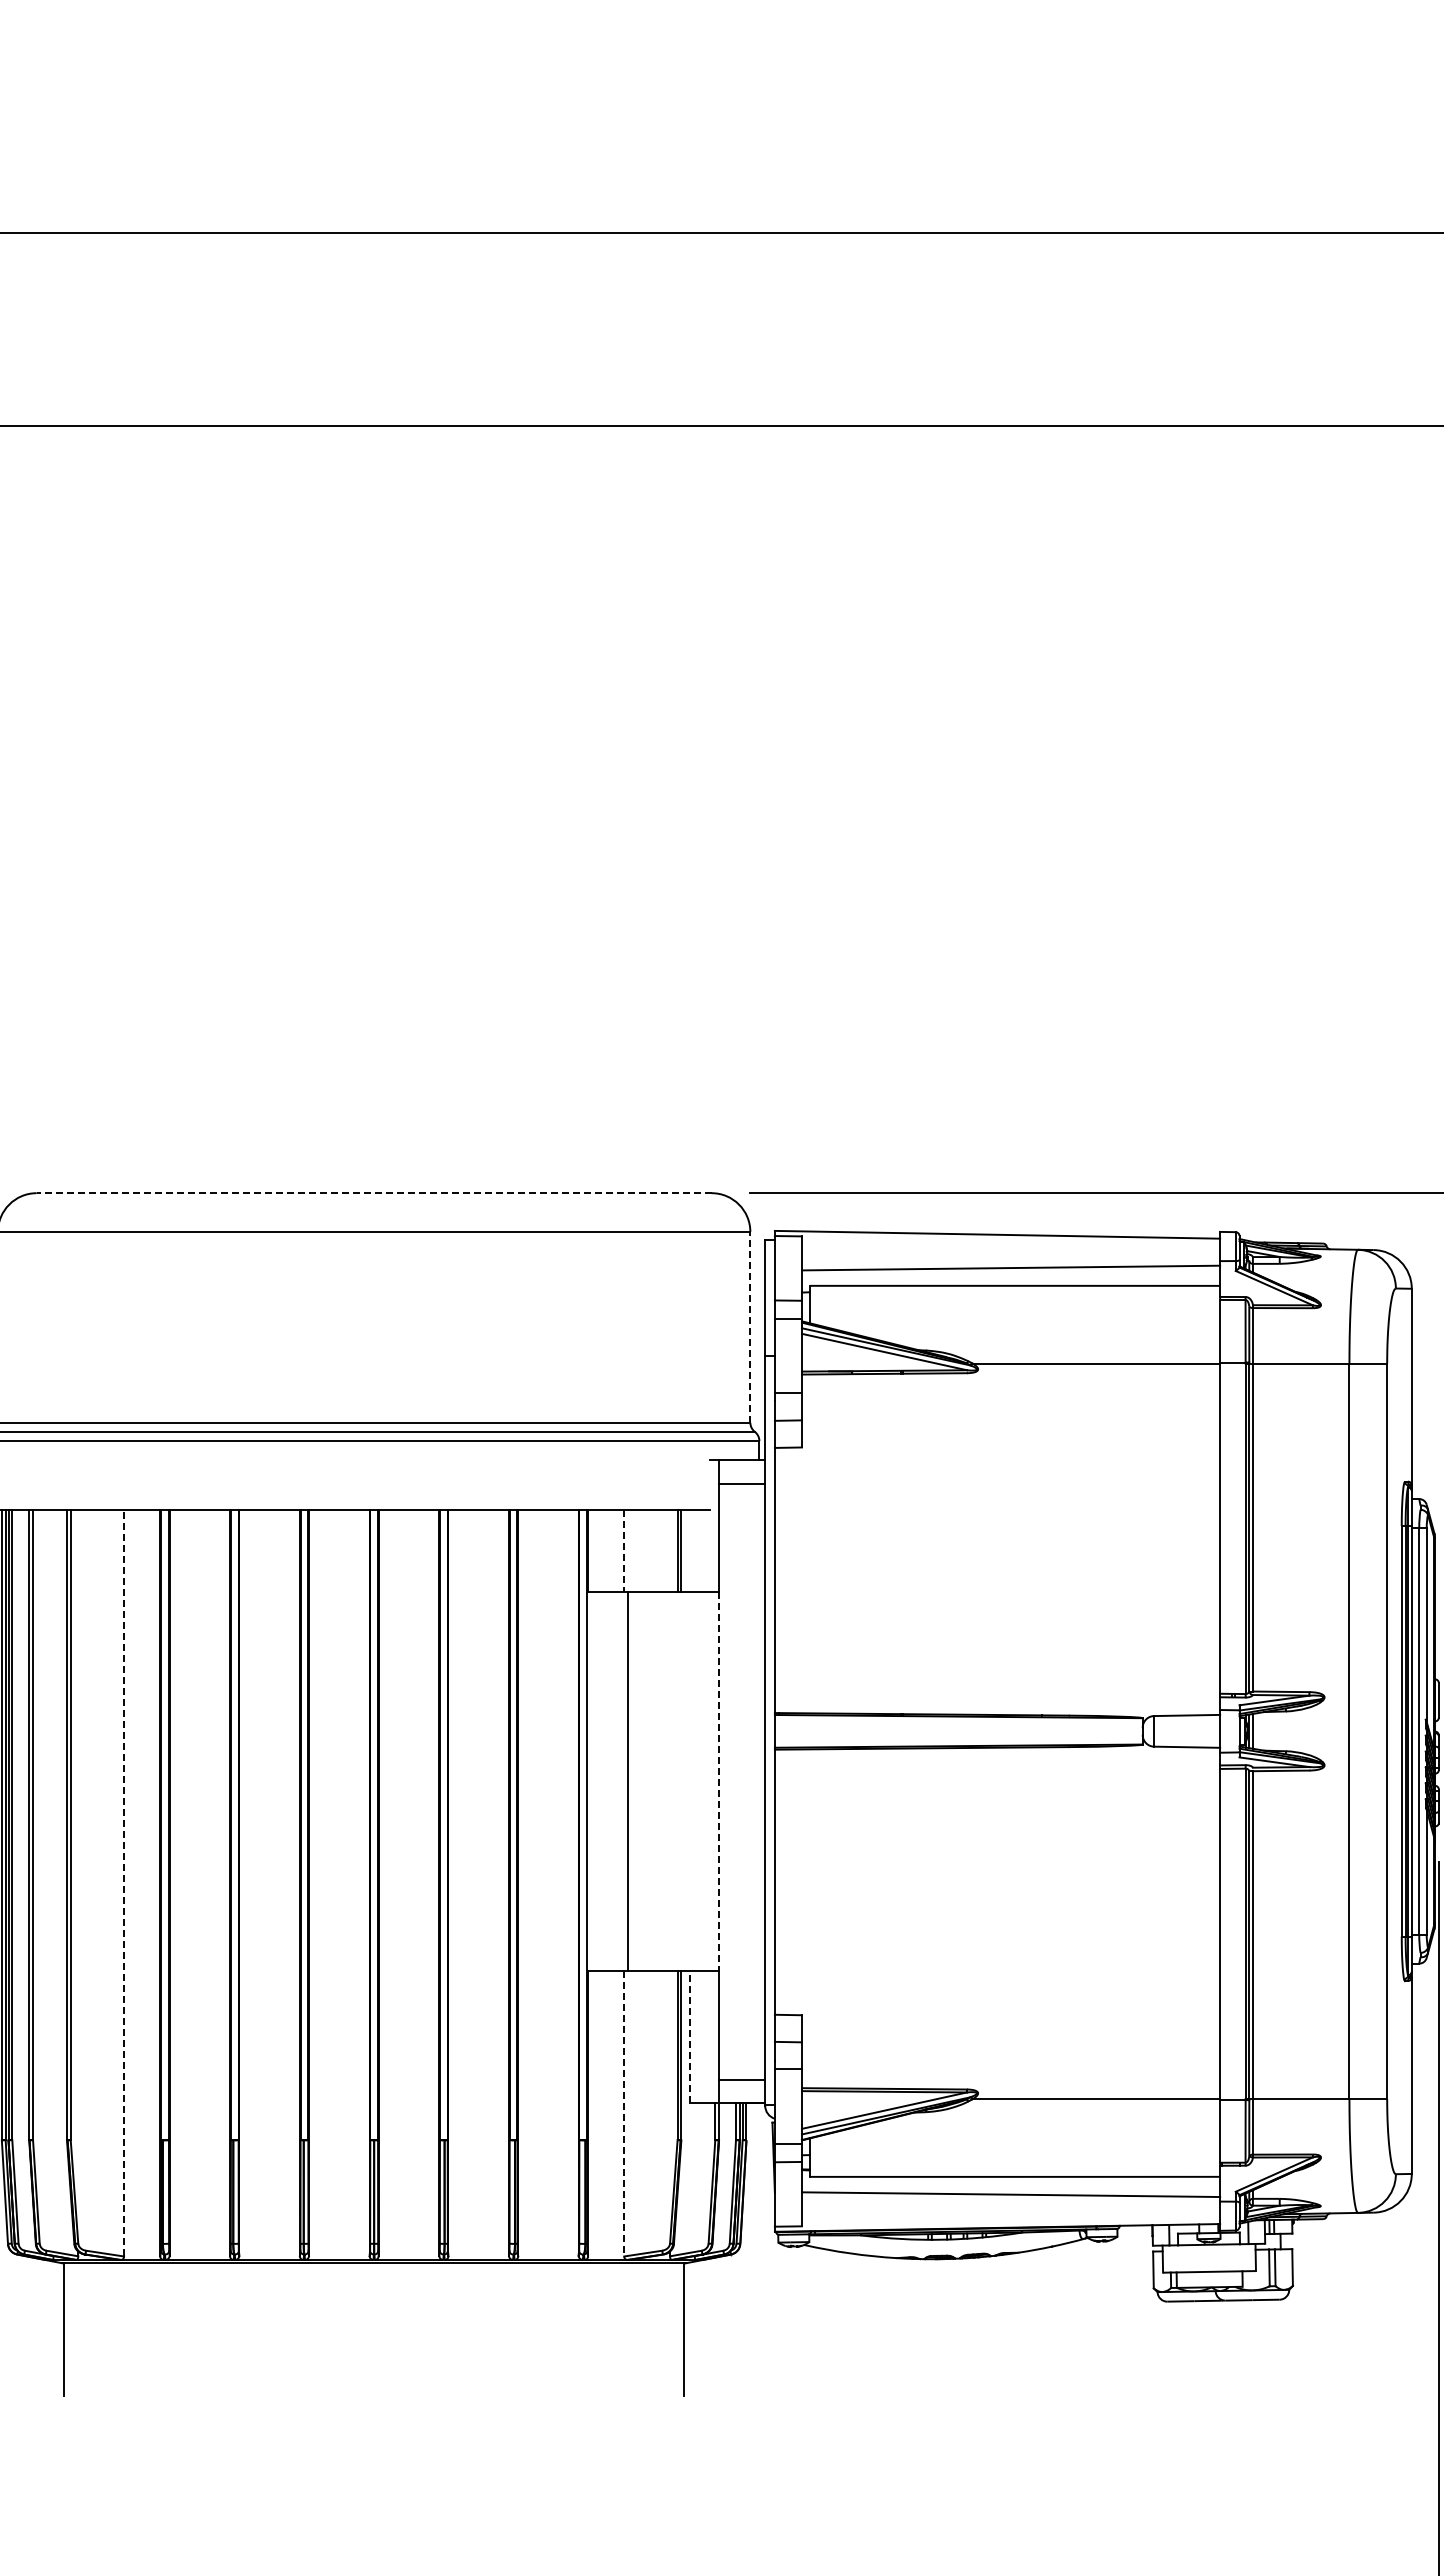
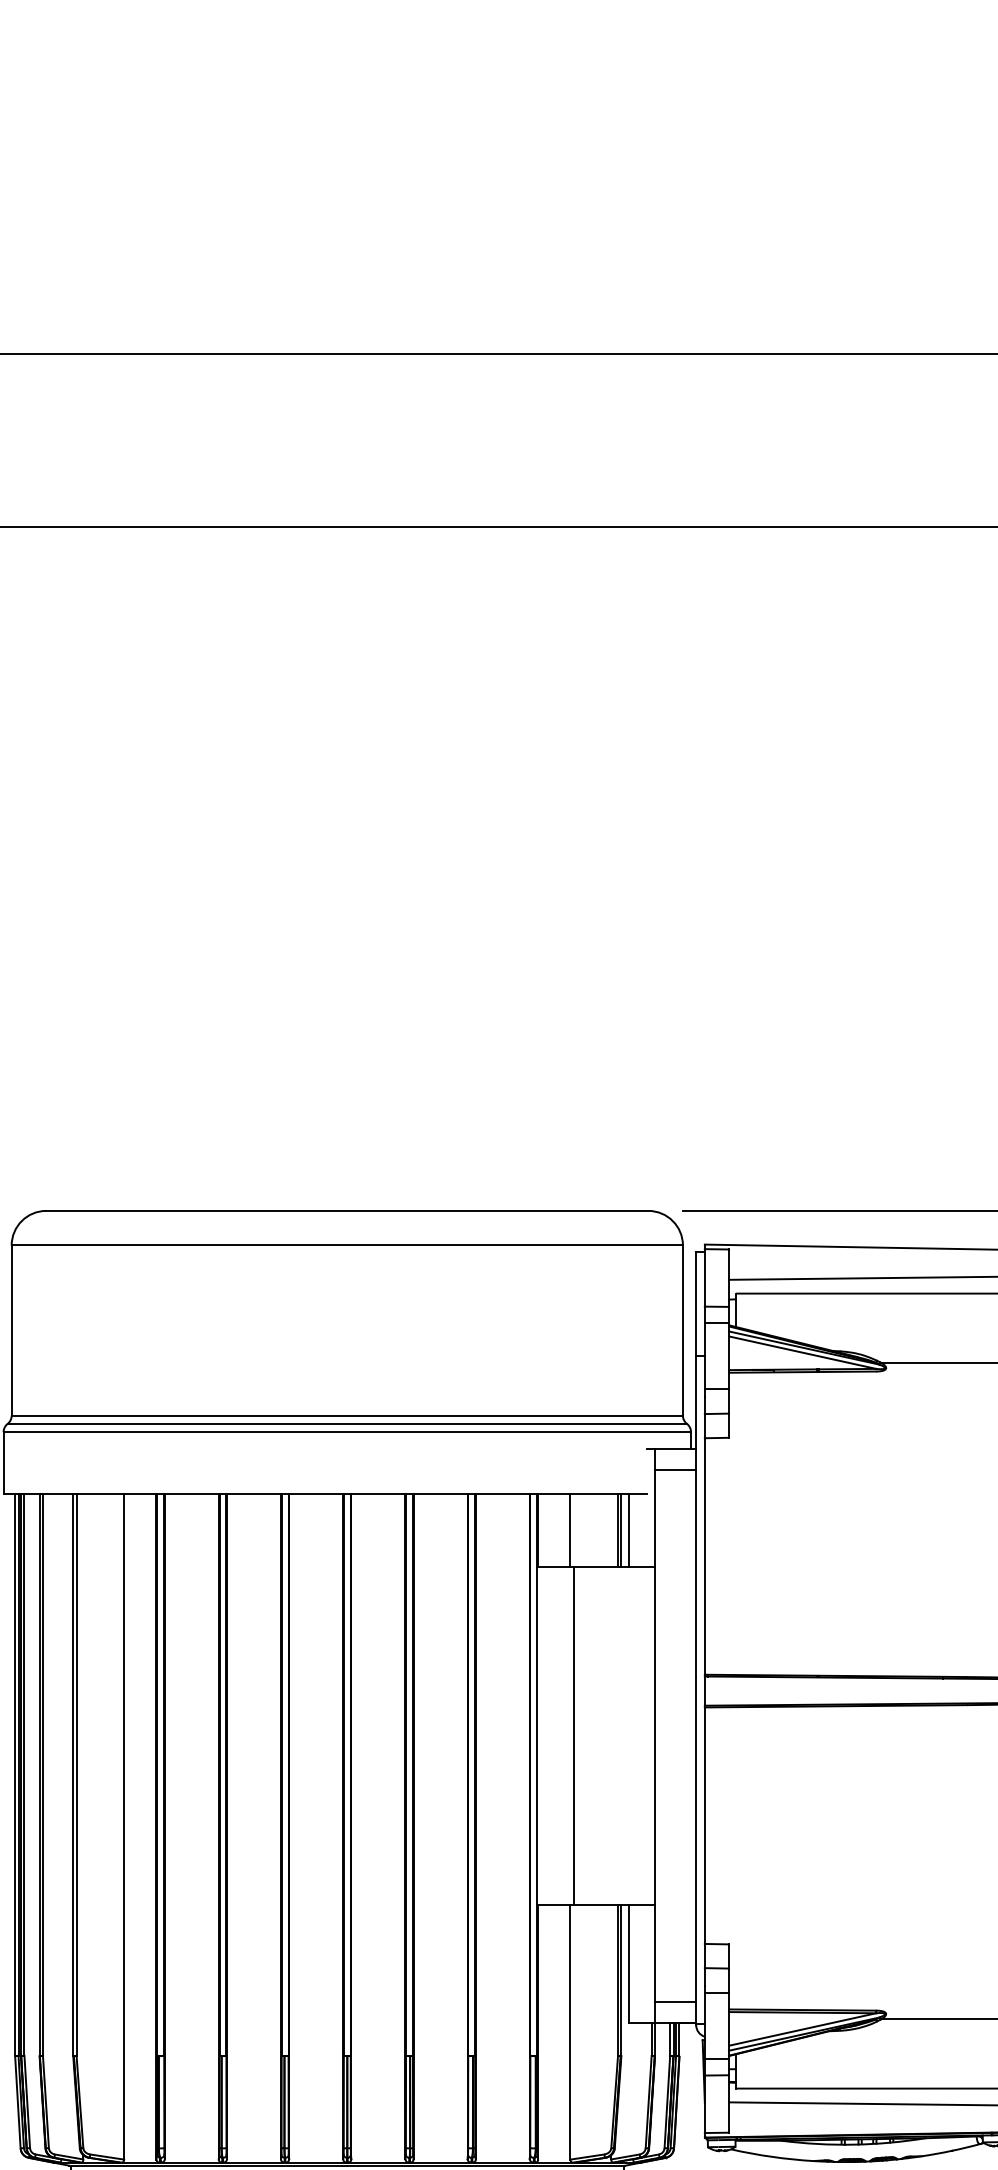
line: (373, 1193) -> (346, 1211), dashed -> solid
line: (750, 1326) -> (683, 1329), dashed -> solid
line: (689, 1550) -> (628, 1529), added
line: (624, 1551) -> (570, 1530), dashed -> solid
line: (718, 1781) -> (654, 1735), dashed -> solid
line: (124, 1882) -> (124, 1825), dashed -> solid
line: (689, 2037) -> (628, 1964), dashed -> solid
line: (624, 2113) -> (570, 2032), dashed -> solid

